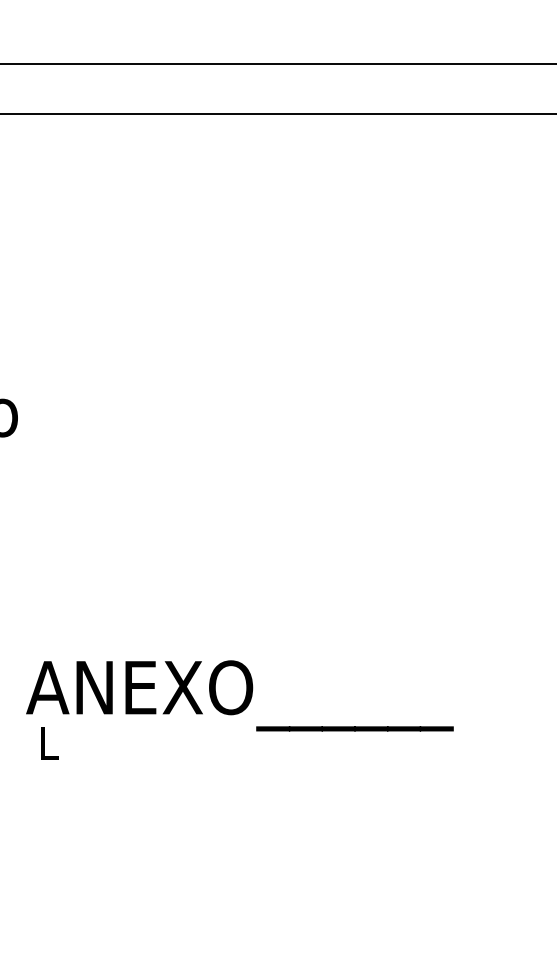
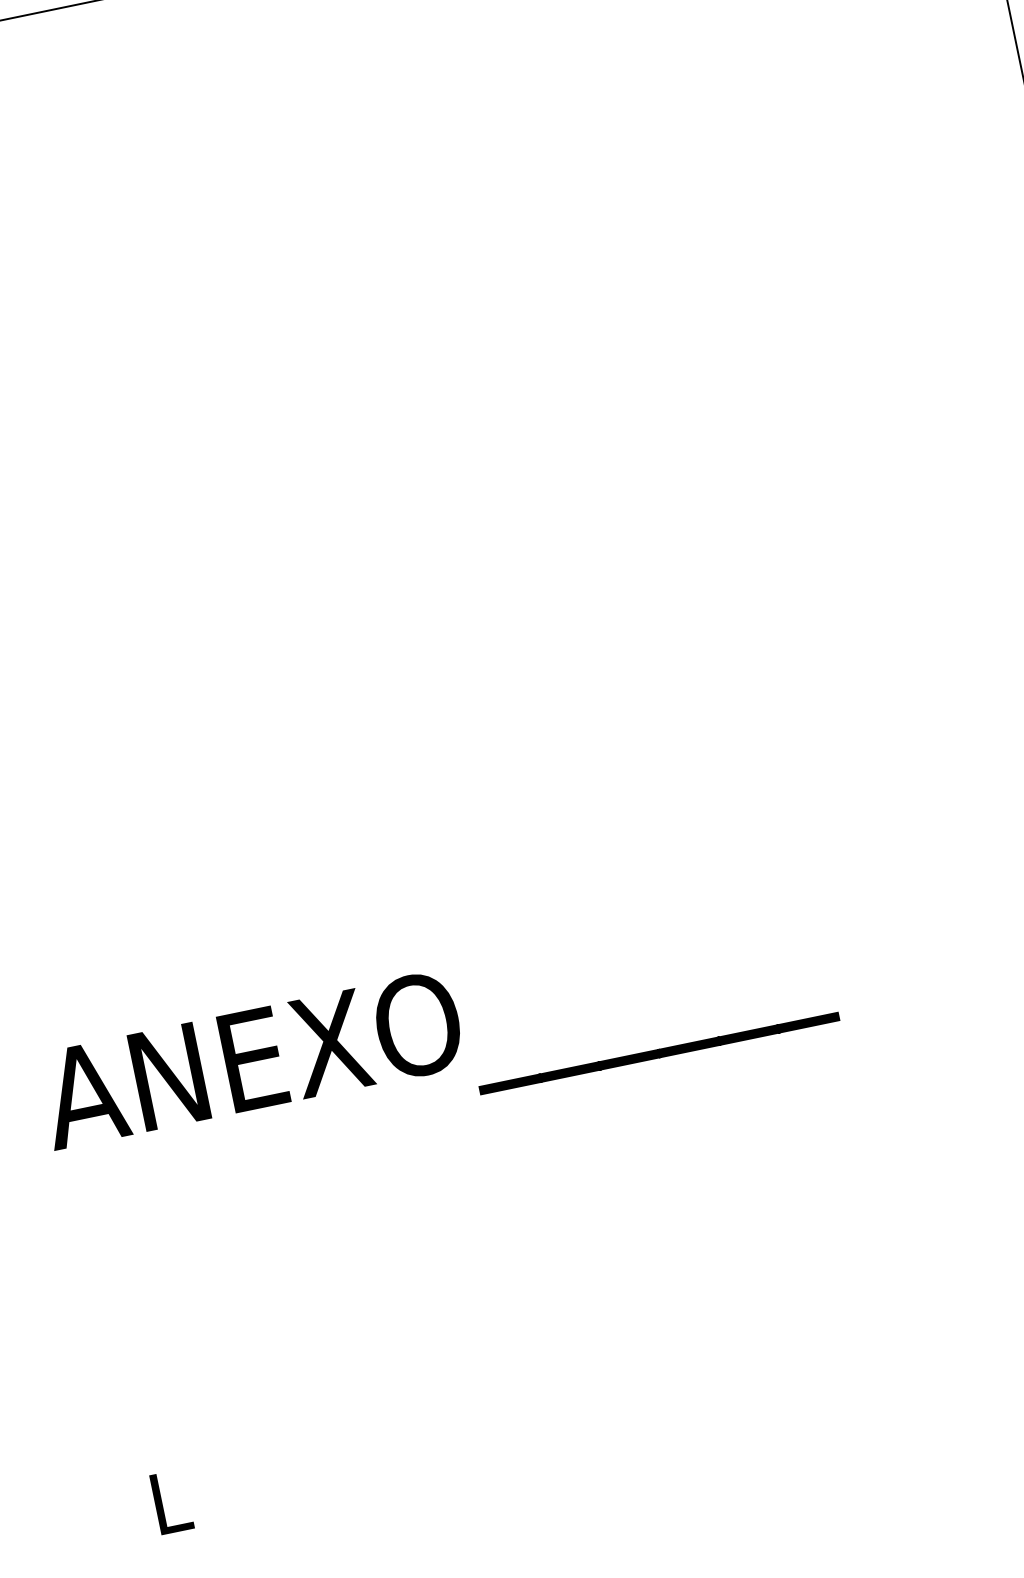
text: (49, 743) -> (171, 1501), moved

